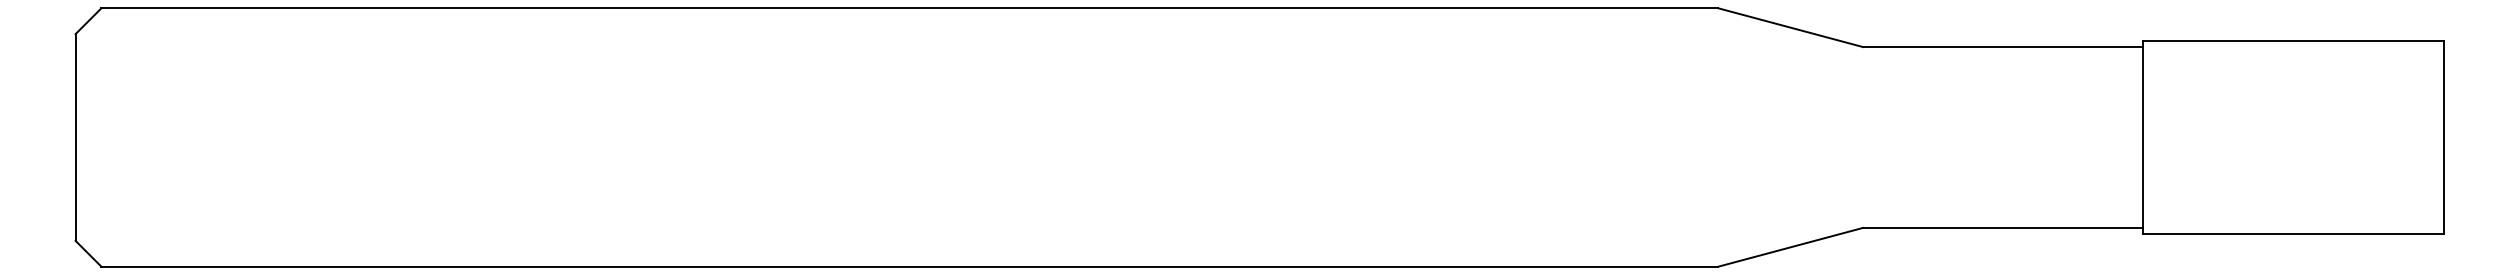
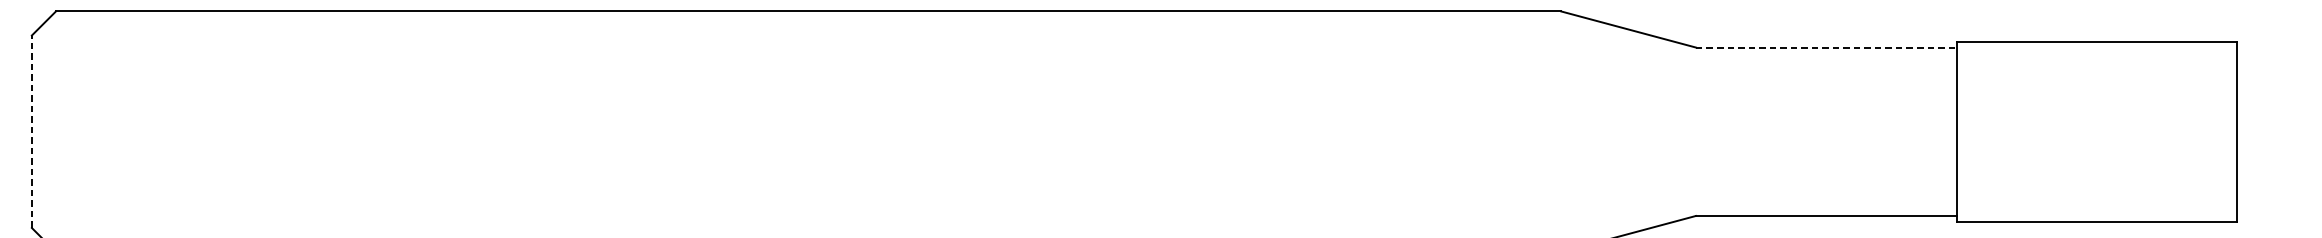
line: (2002, 47) -> (1825, 47), solid -> dashed
line: (75, 137) -> (31, 131), solid -> dashed

